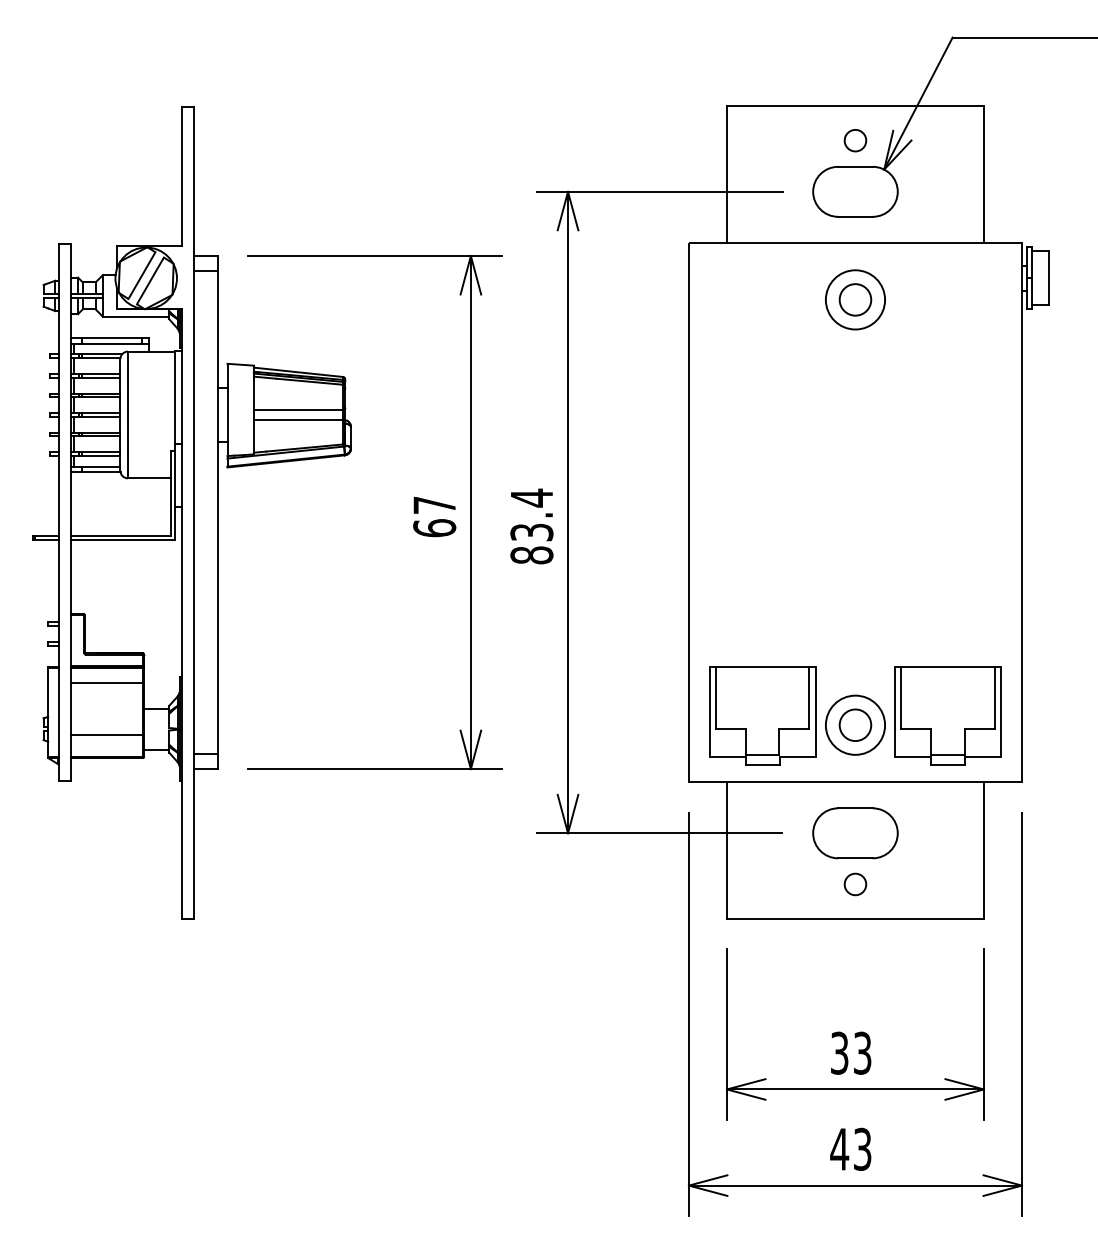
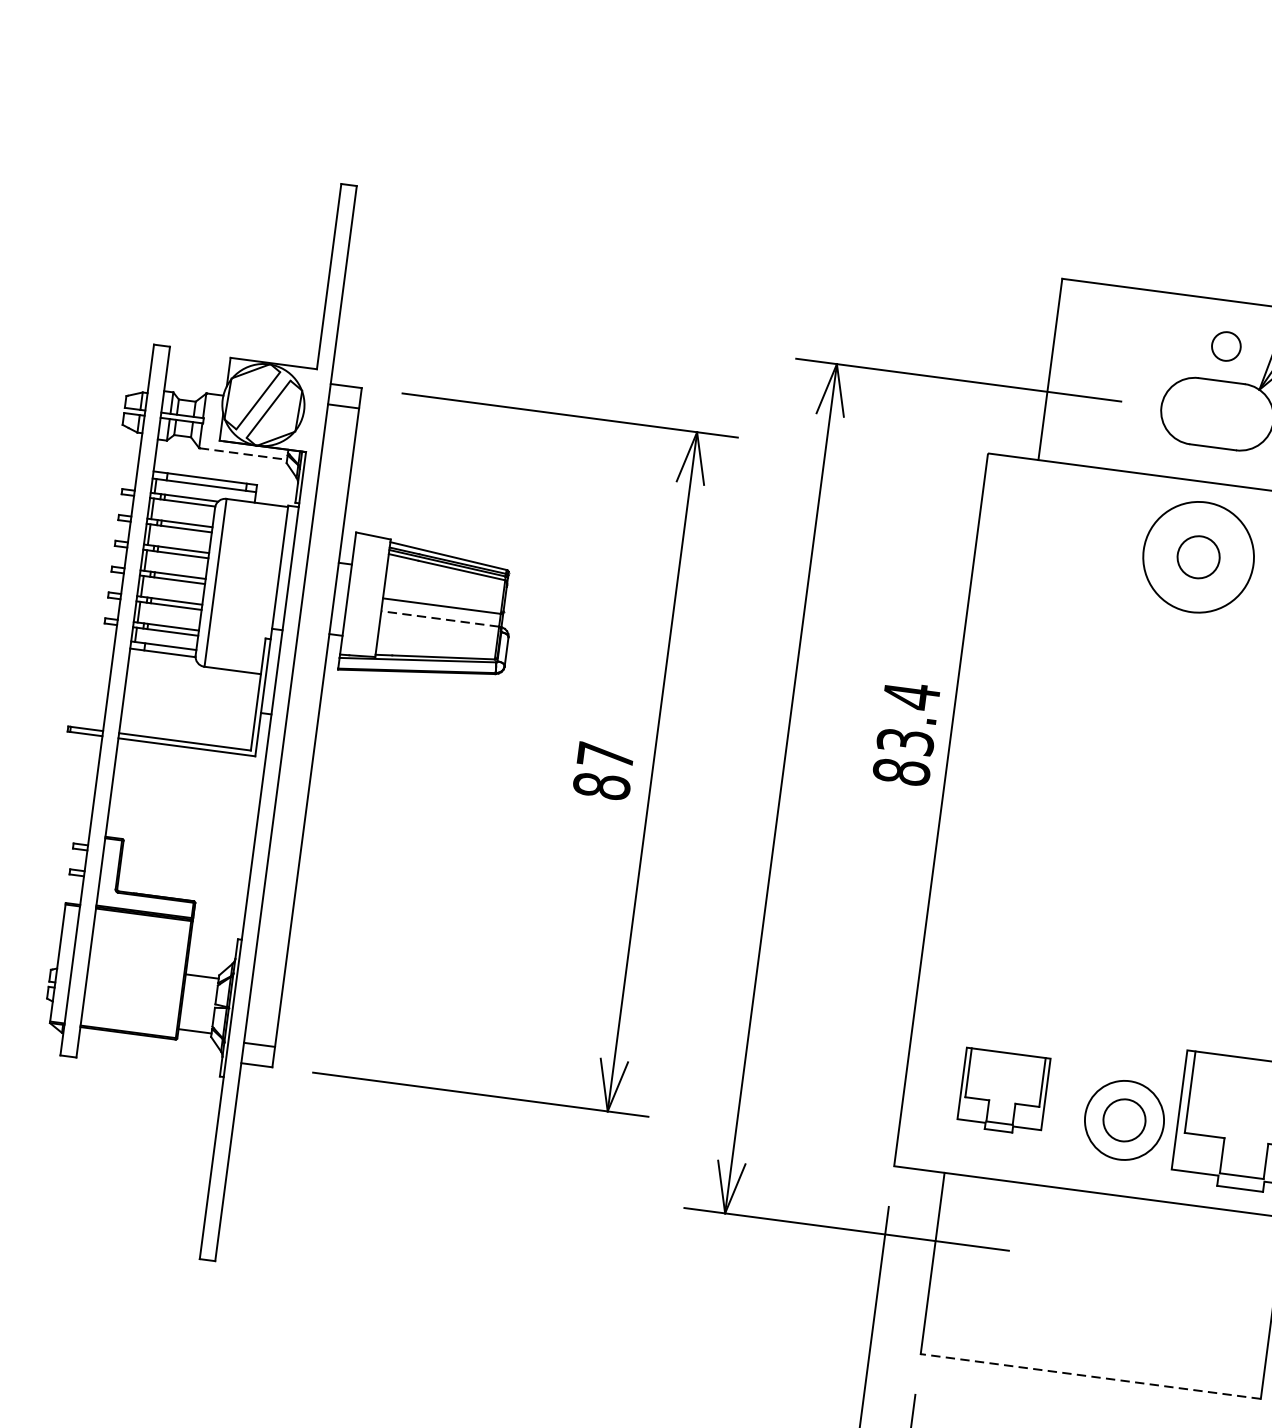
circle: (855, 299) -> (1198, 556), size x1.4
line: (136, 316) -> (243, 453), solid -> dashed
line: (297, 419) -> (439, 618), solid -> dashed
text: (531, 526) -> (906, 733), moved
text: (434, 528) -> (601, 786), 67 -> 87
line: (107, 682) -> (141, 933), removed
part: (762, 715) -> (1003, 1091), size x0.6
line: (107, 734) -> (132, 1002), removed
part: (855, 833) -> (1105, 1263), removed
circle: (855, 884) -> (1096, 1331), removed
line: (854, 918) -> (1089, 1376), solid -> dashed

